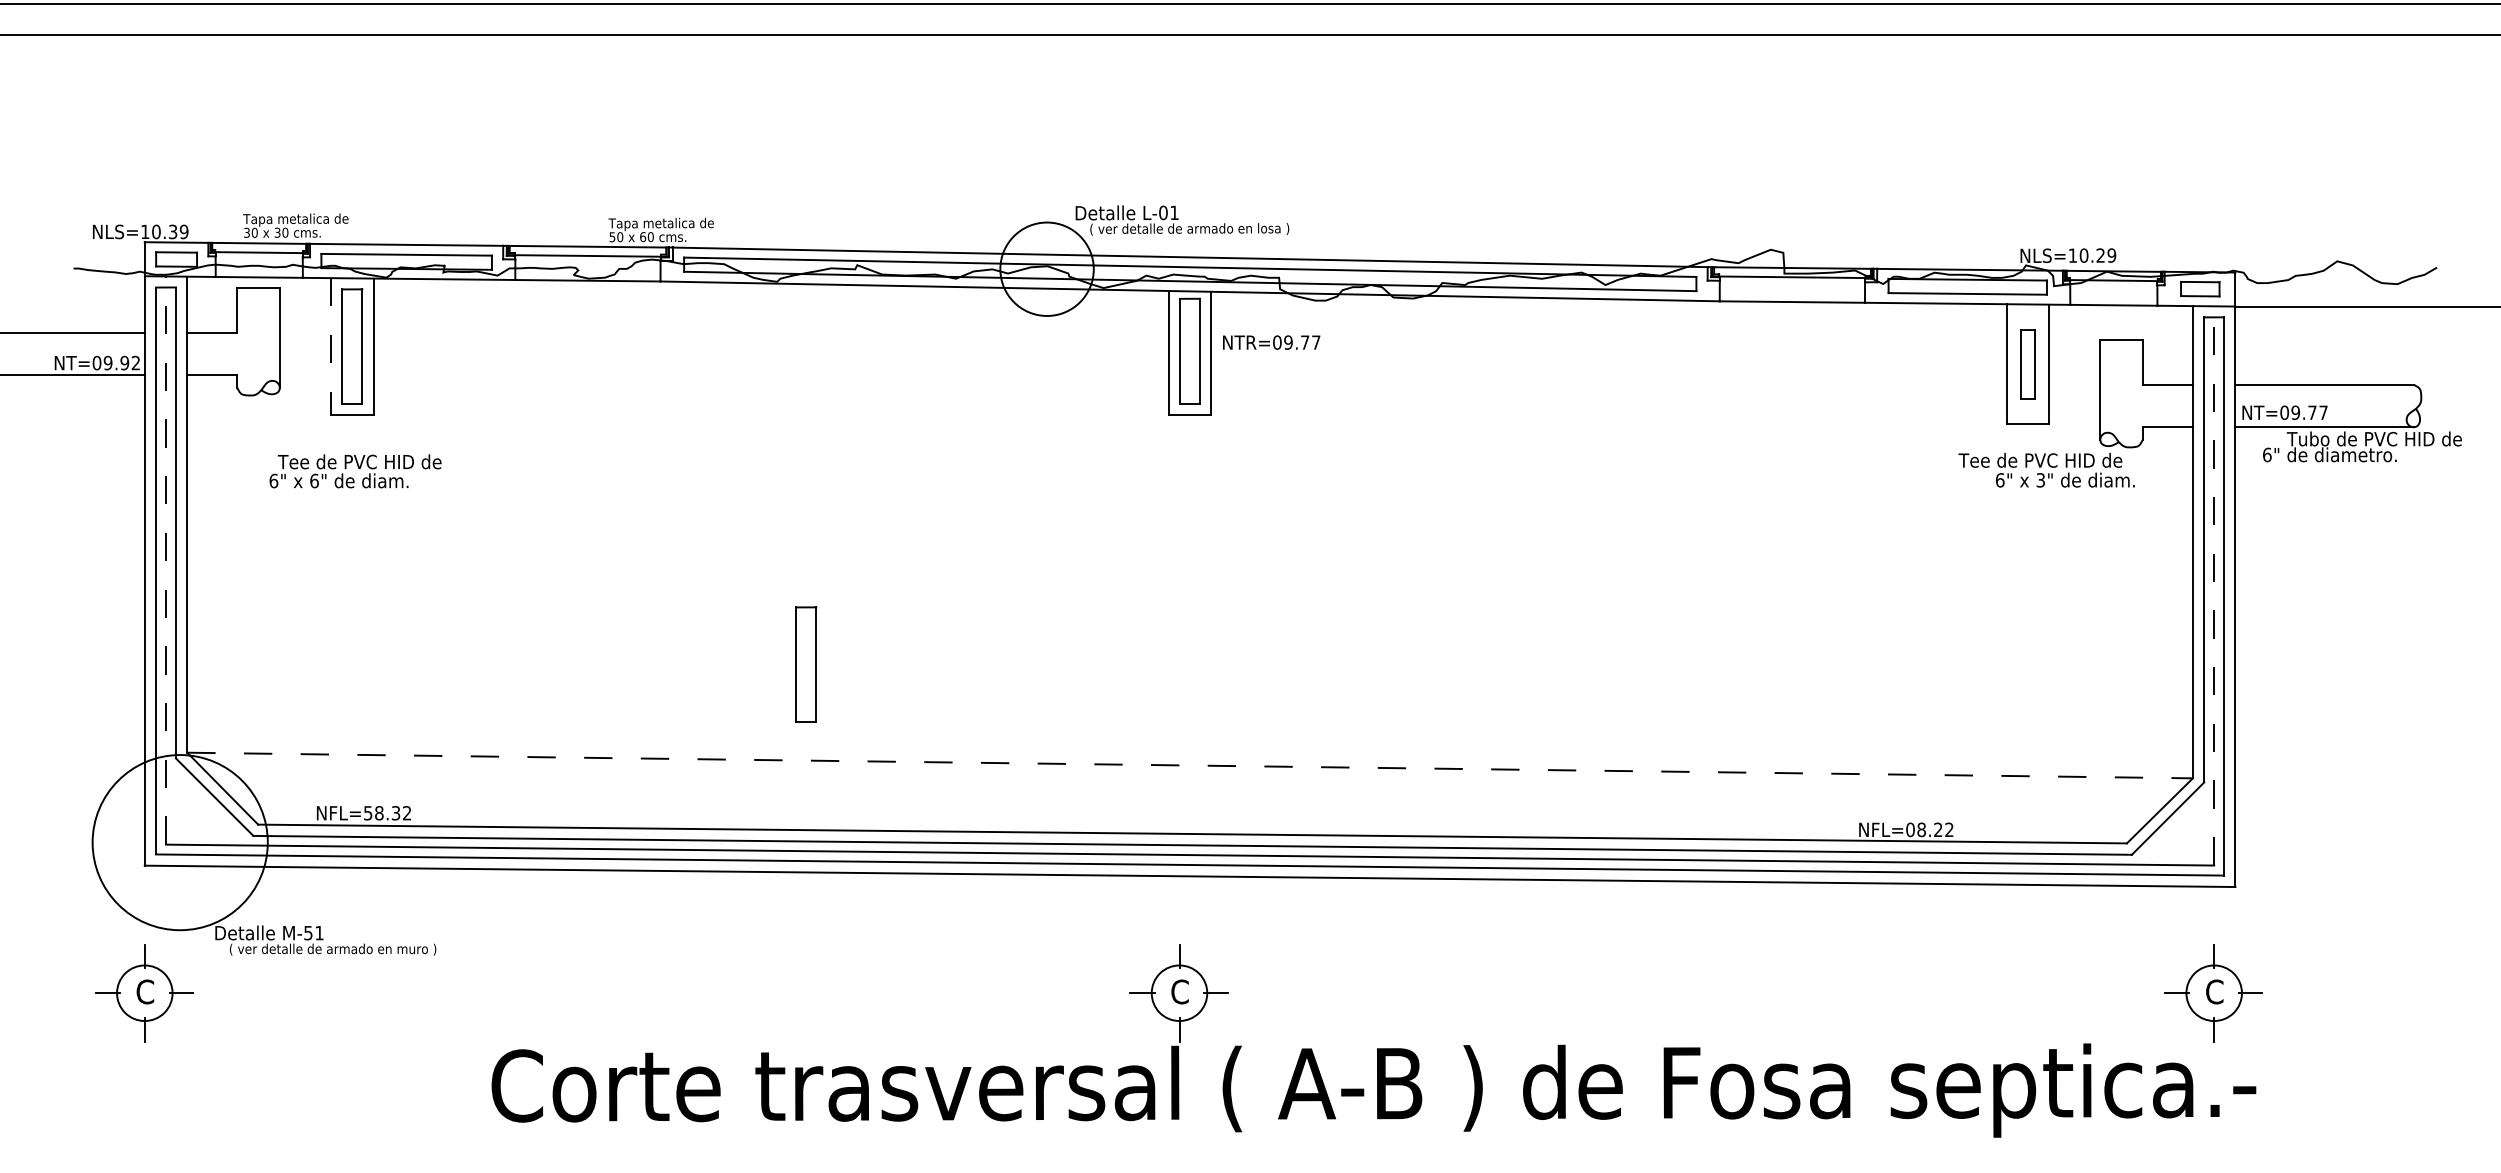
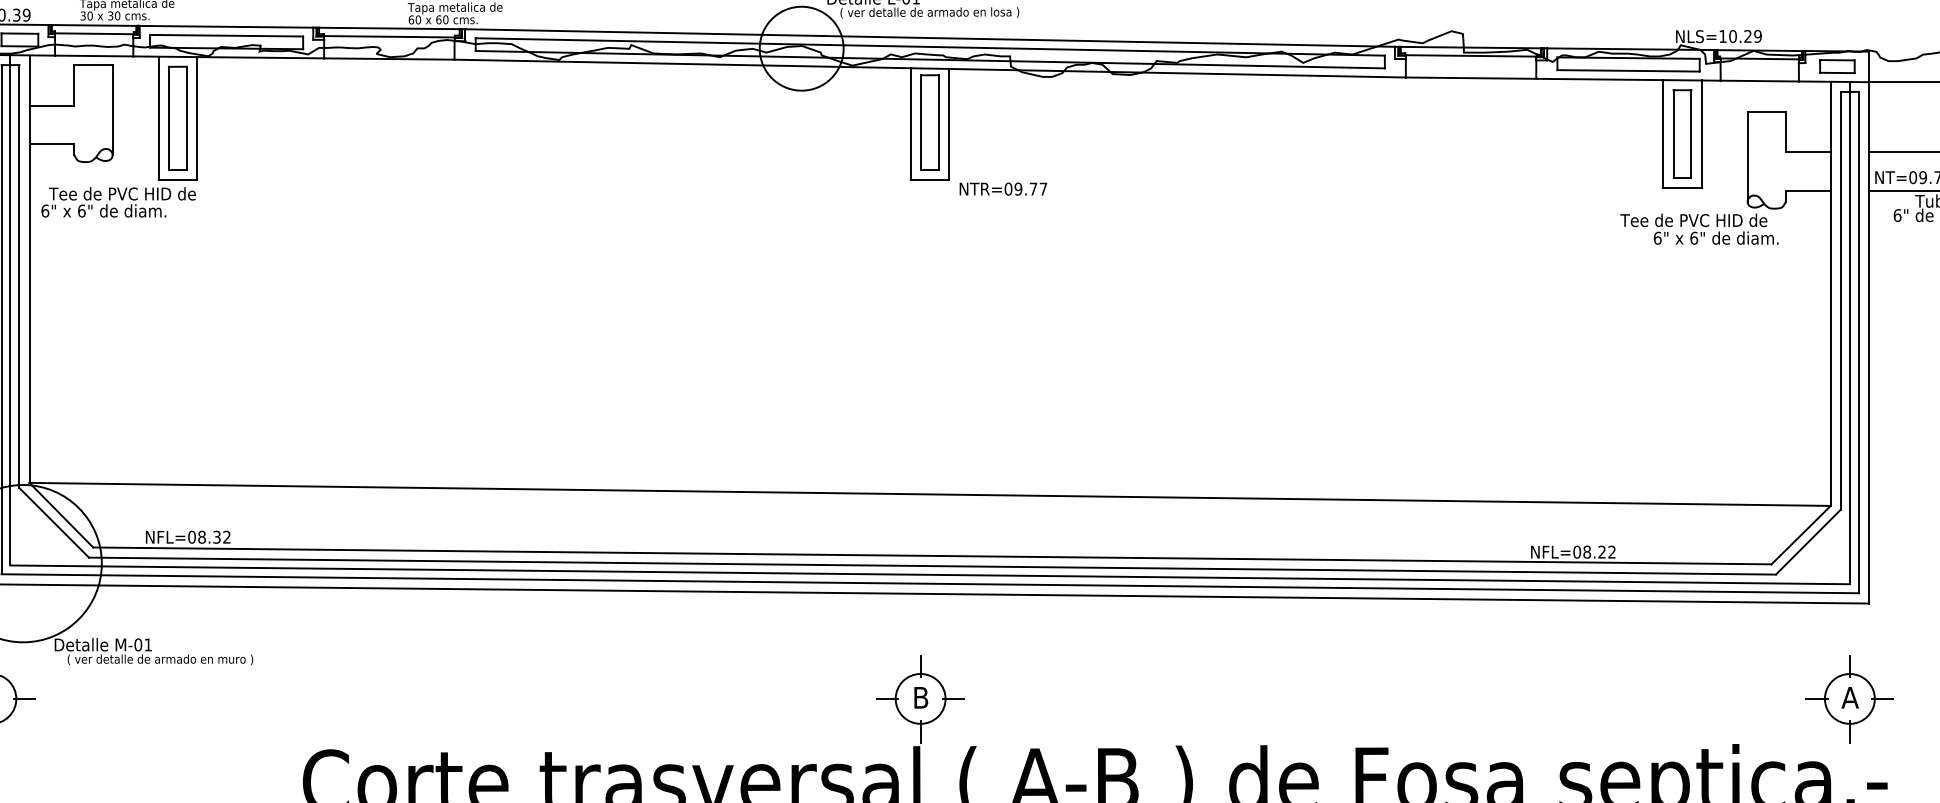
text: (612, 237) -> (411, 20), 50 -> 60
text: (1271, 342) -> (1003, 189), moved
line: (331, 347) -> (159, 118), dashed -> solid
part: (2027, 363) -> (1682, 133), size x1.43
text: (355, 471) -> (118, 202), moved
text: (2040, 480) -> (1693, 238), 3" -> 6"
line: (166, 560) -> (10, 310), dashed -> solid
line: (2214, 585) -> (1850, 332), dashed -> solid
part: (806, 664) -> (585, 403), removed
line: (1190, 765) -> (930, 494), dashed -> solid
text: (367, 813) -> (191, 537), NFL=58.32 -> NFL=08.32
text: (308, 932) -> (138, 644), M-51 -> M-01
text: (1179, 991) -> (920, 697), C -> B
text: (2214, 991) -> (1850, 697), C -> A

